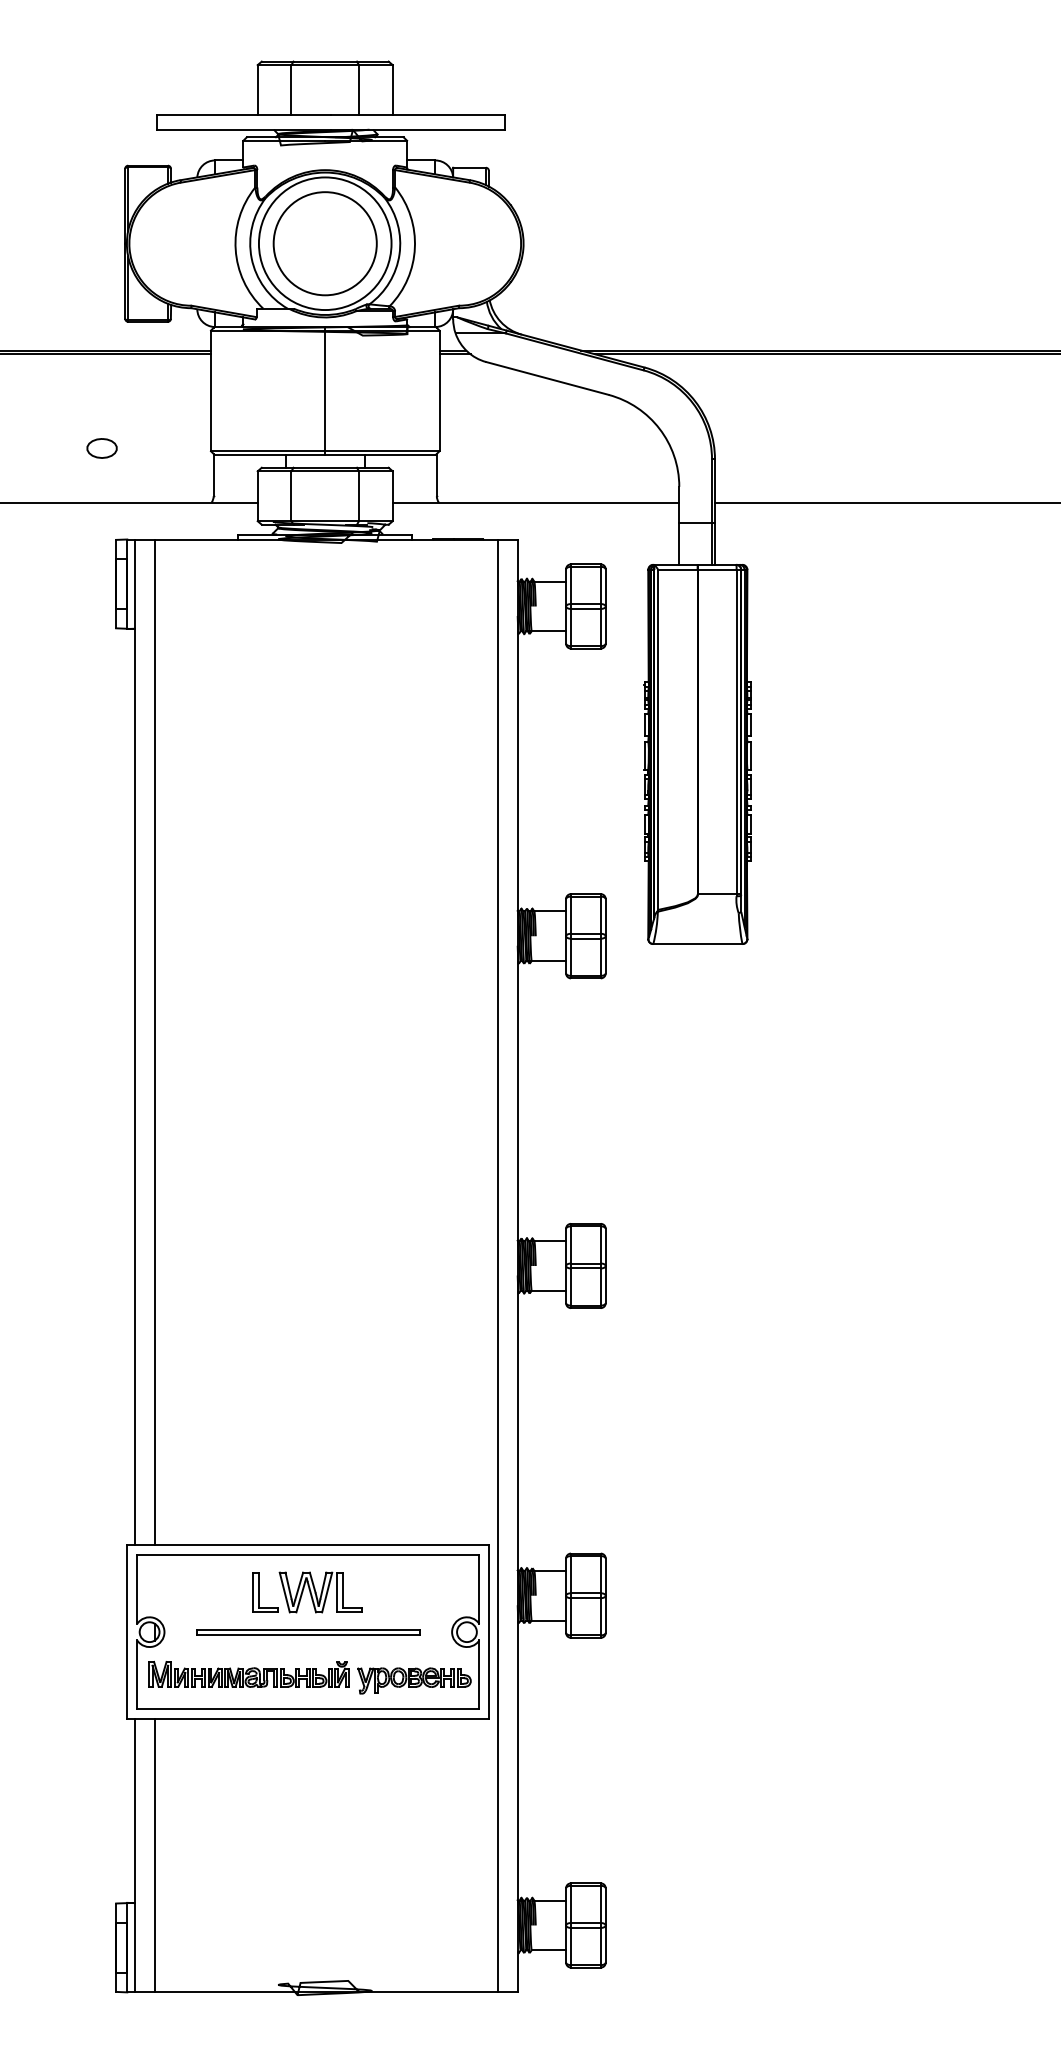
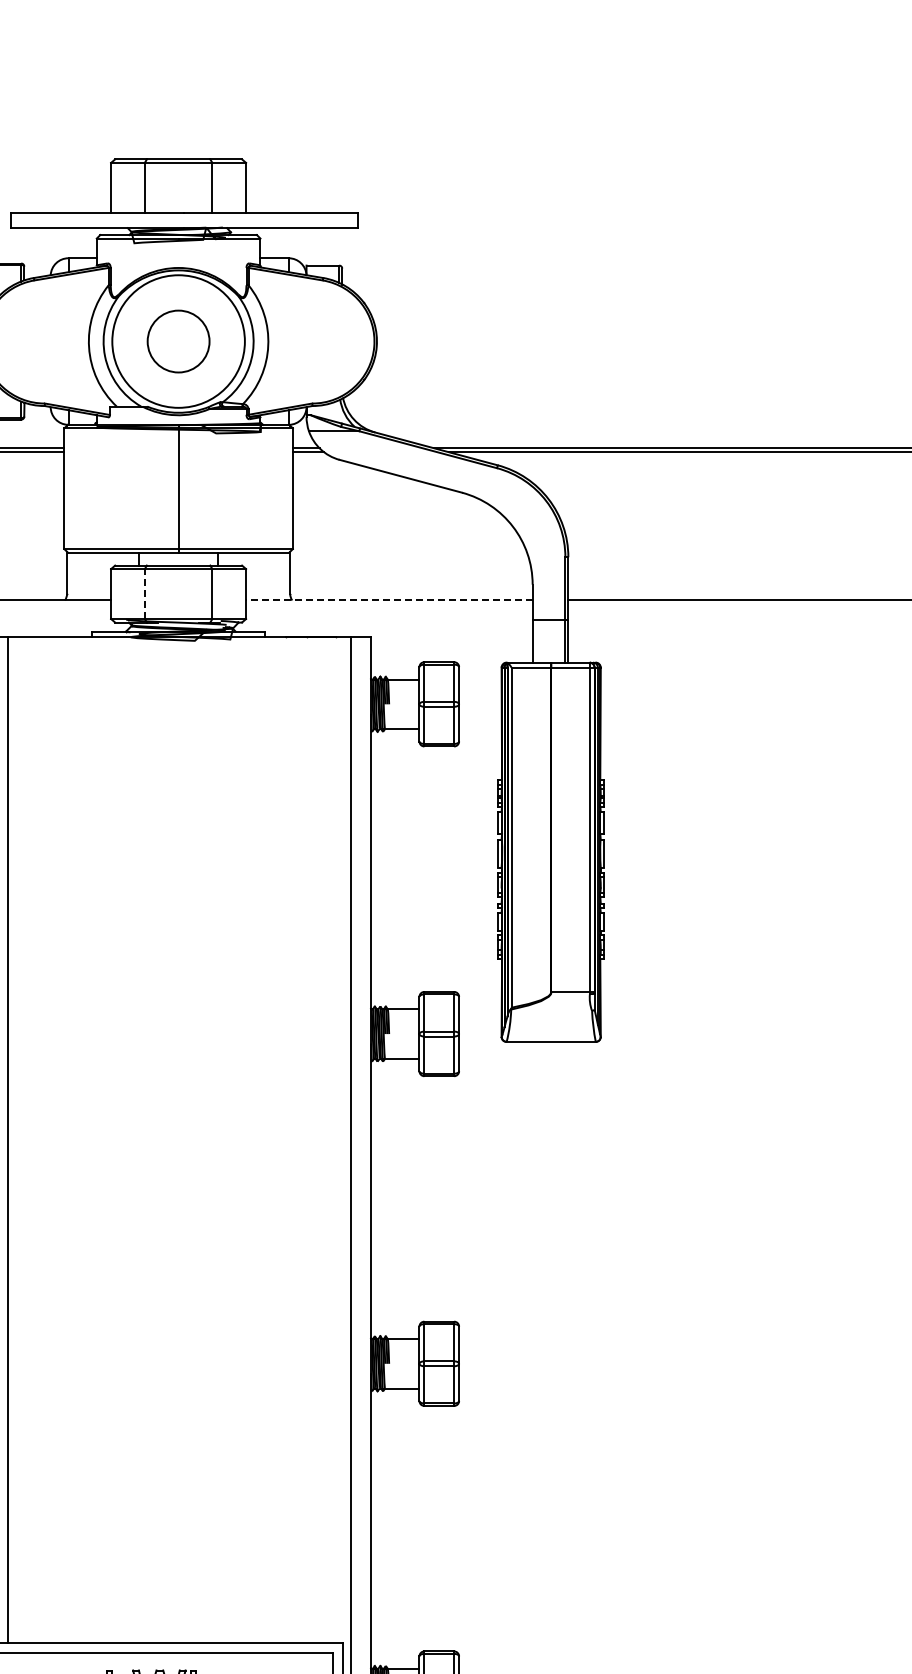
circle: (324, 243) -> (177, 341), size x0.6
line: (291, 496) -> (144, 594), solid -> dashed
line: (535, 502) -> (388, 600), solid -> dashed

